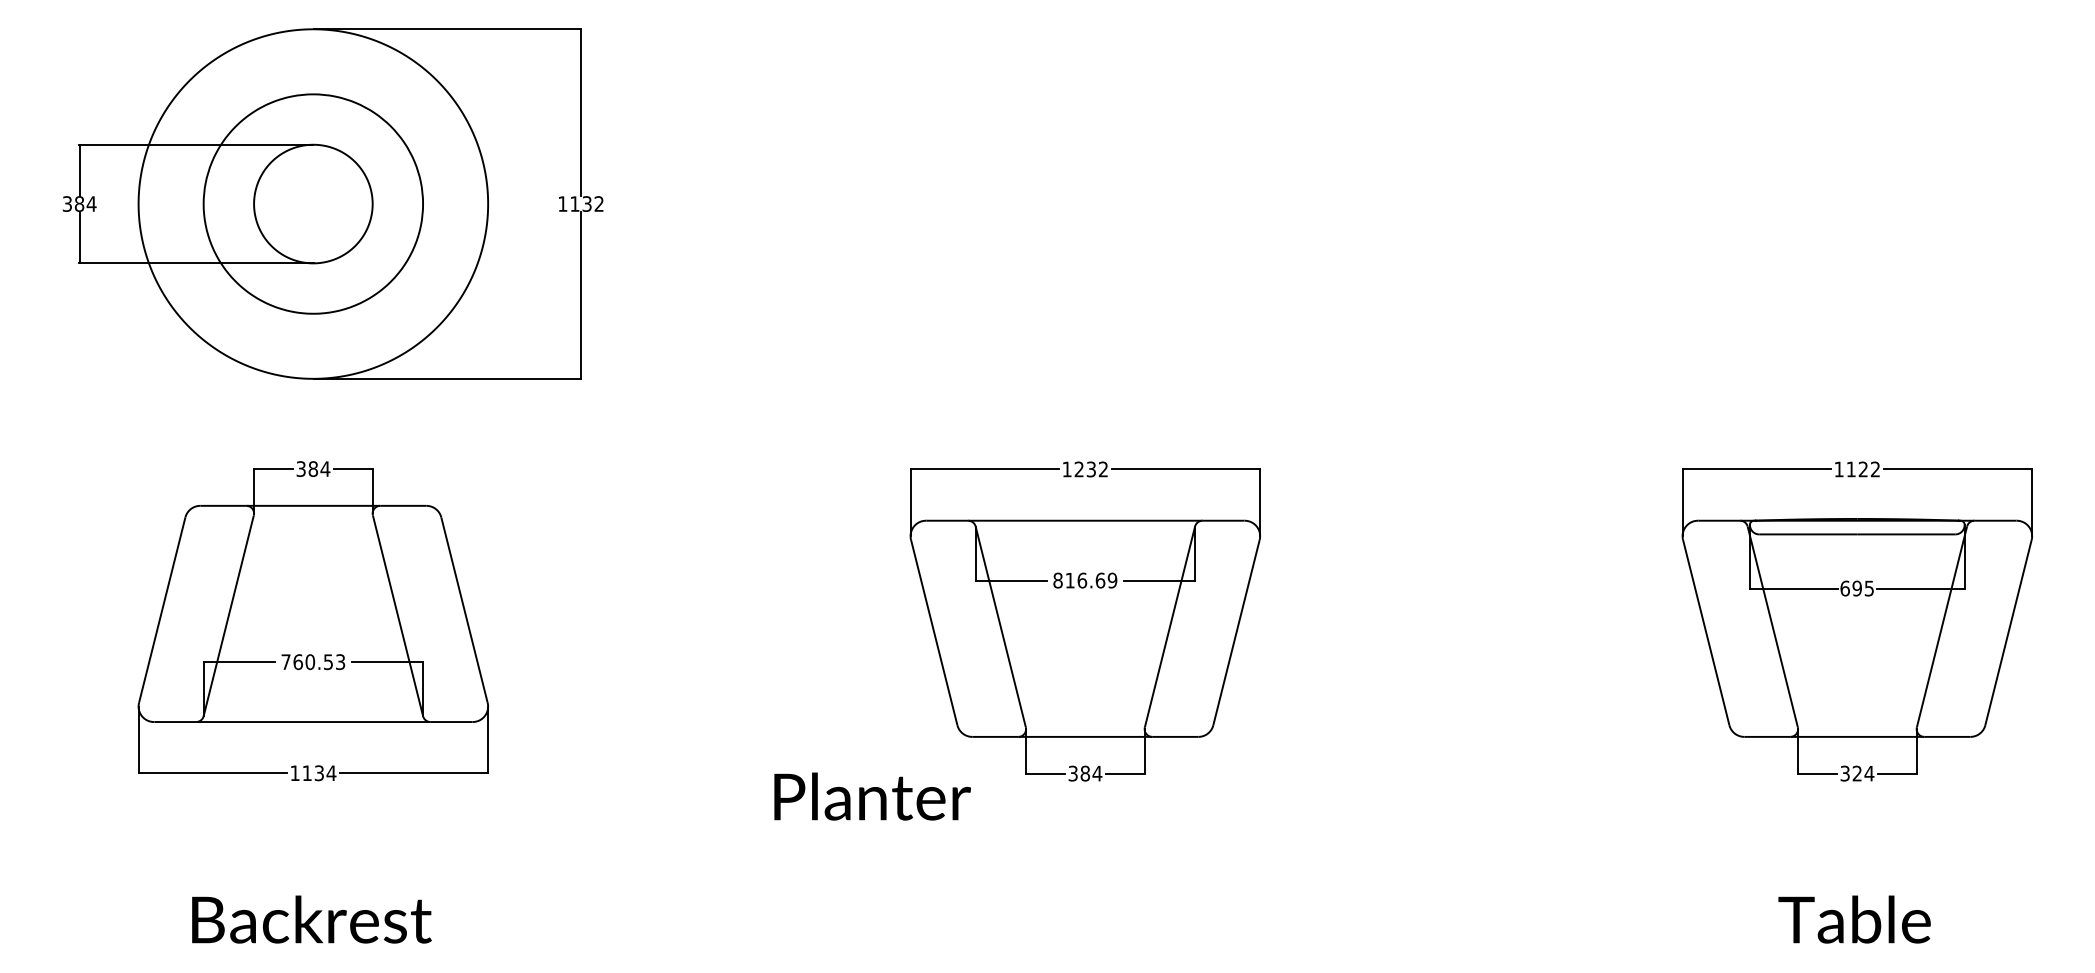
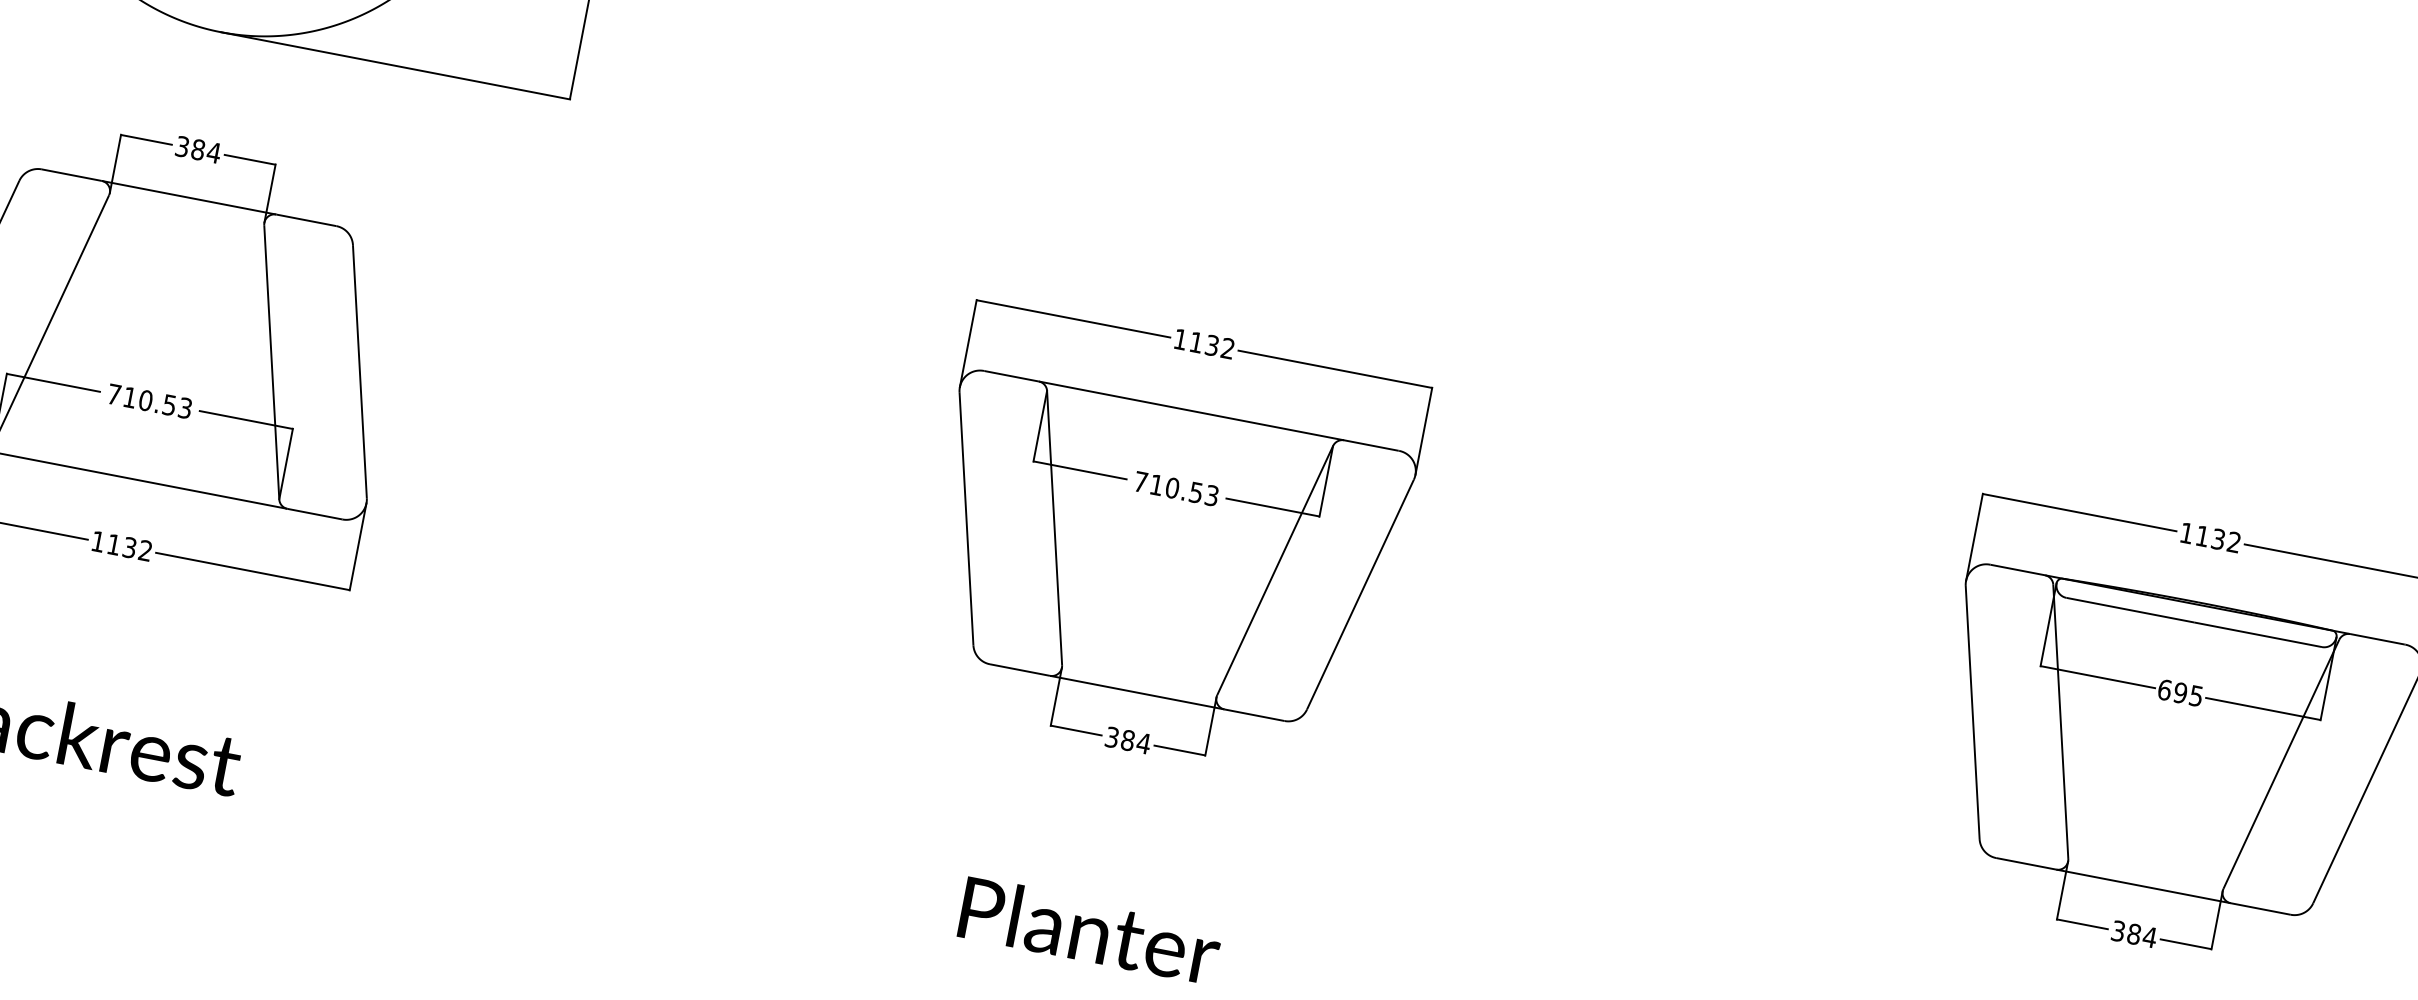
text: (1078, 469) -> (1195, 342), 1232 -> 1132
text: (1862, 469) -> (2217, 539), 1122 -> 1132
text: (1085, 580) -> (1176, 488), 816.69 -> 710.53
text: (297, 662) -> (129, 397), 760.53 -> 710.53
text: (331, 772) -> (145, 549), 1134 -> 1132
text: (1857, 773) -> (2134, 934), 324 -> 384
text: (872, 796) -> (1090, 930), moved

